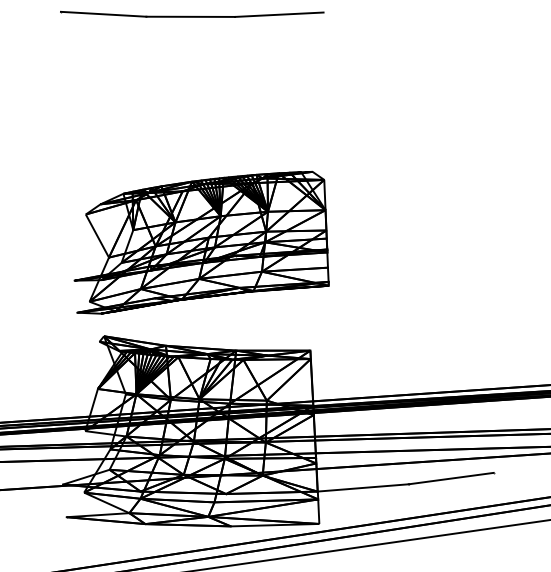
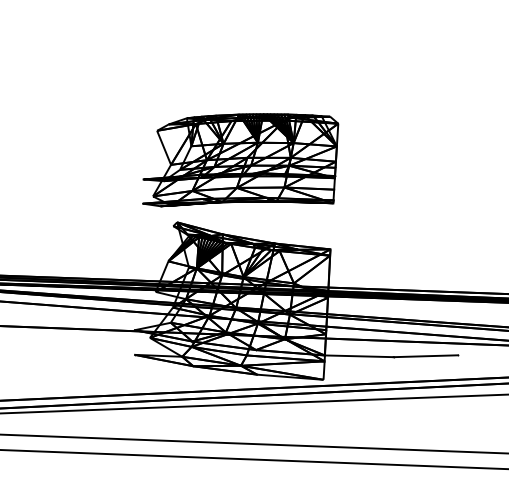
part: (200, 242) -> (240, 160), moved

